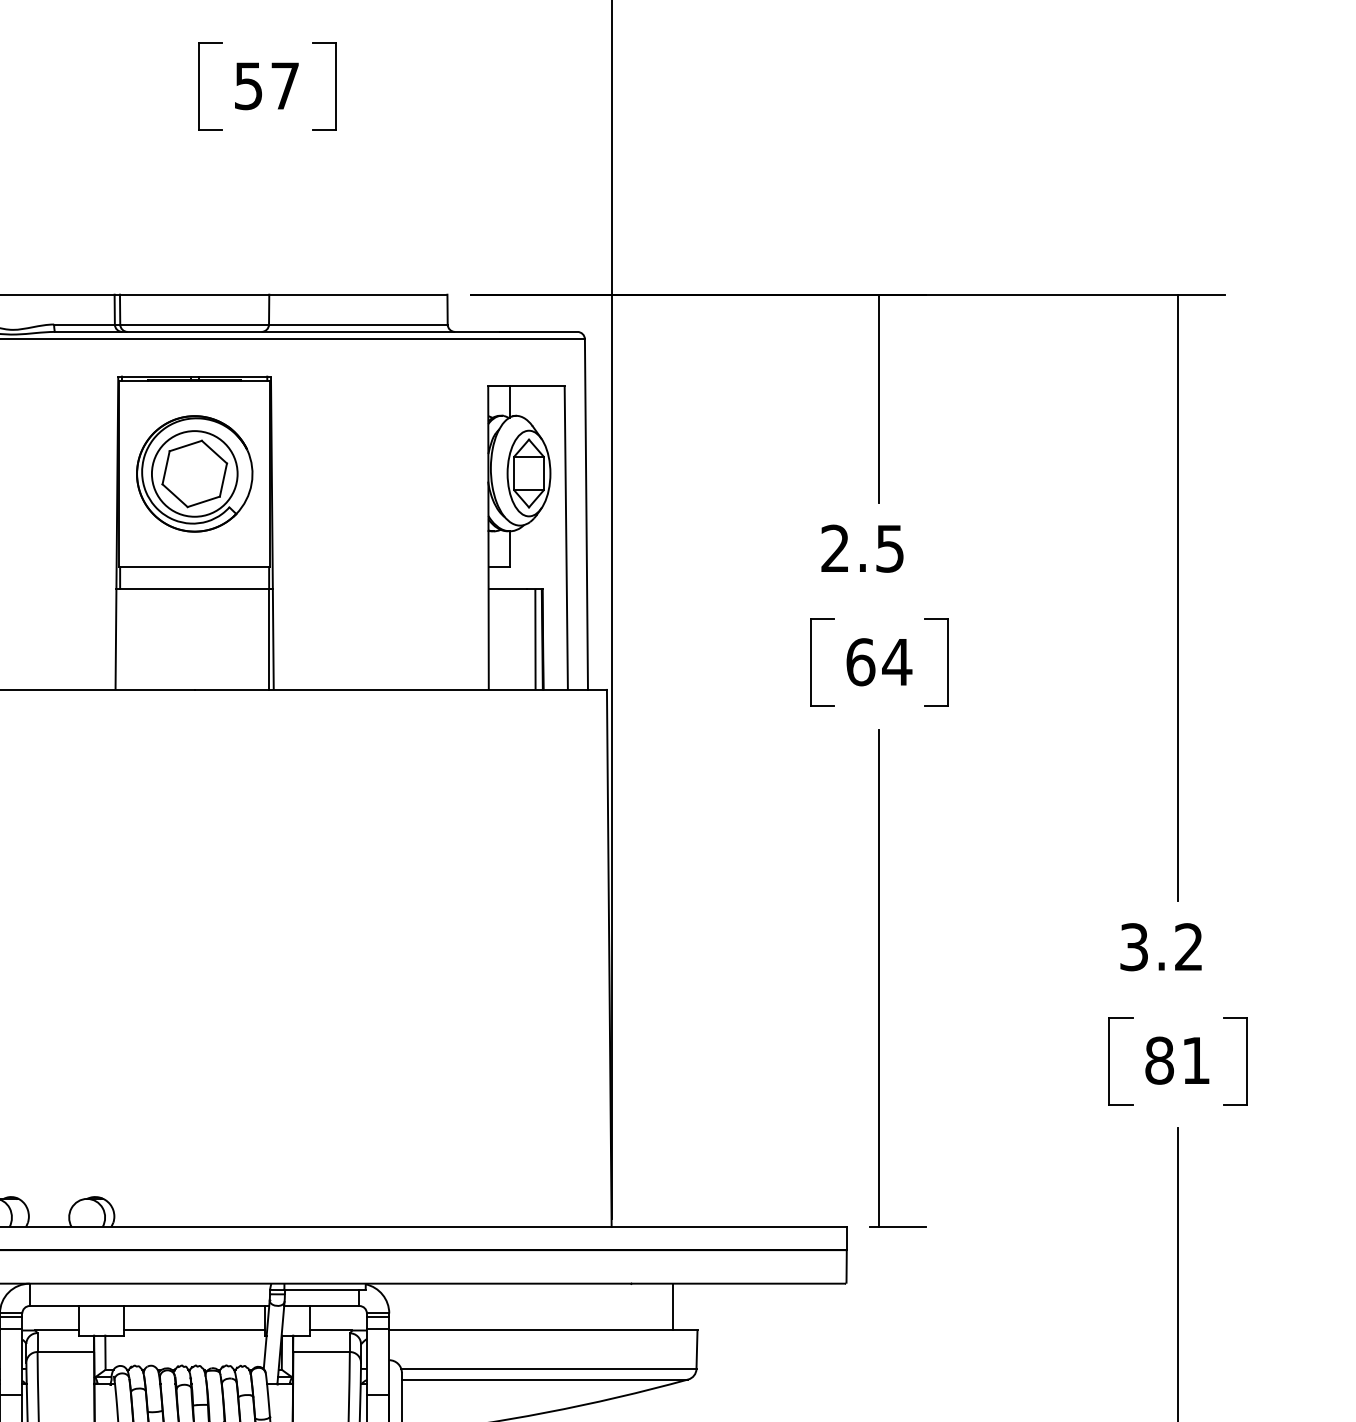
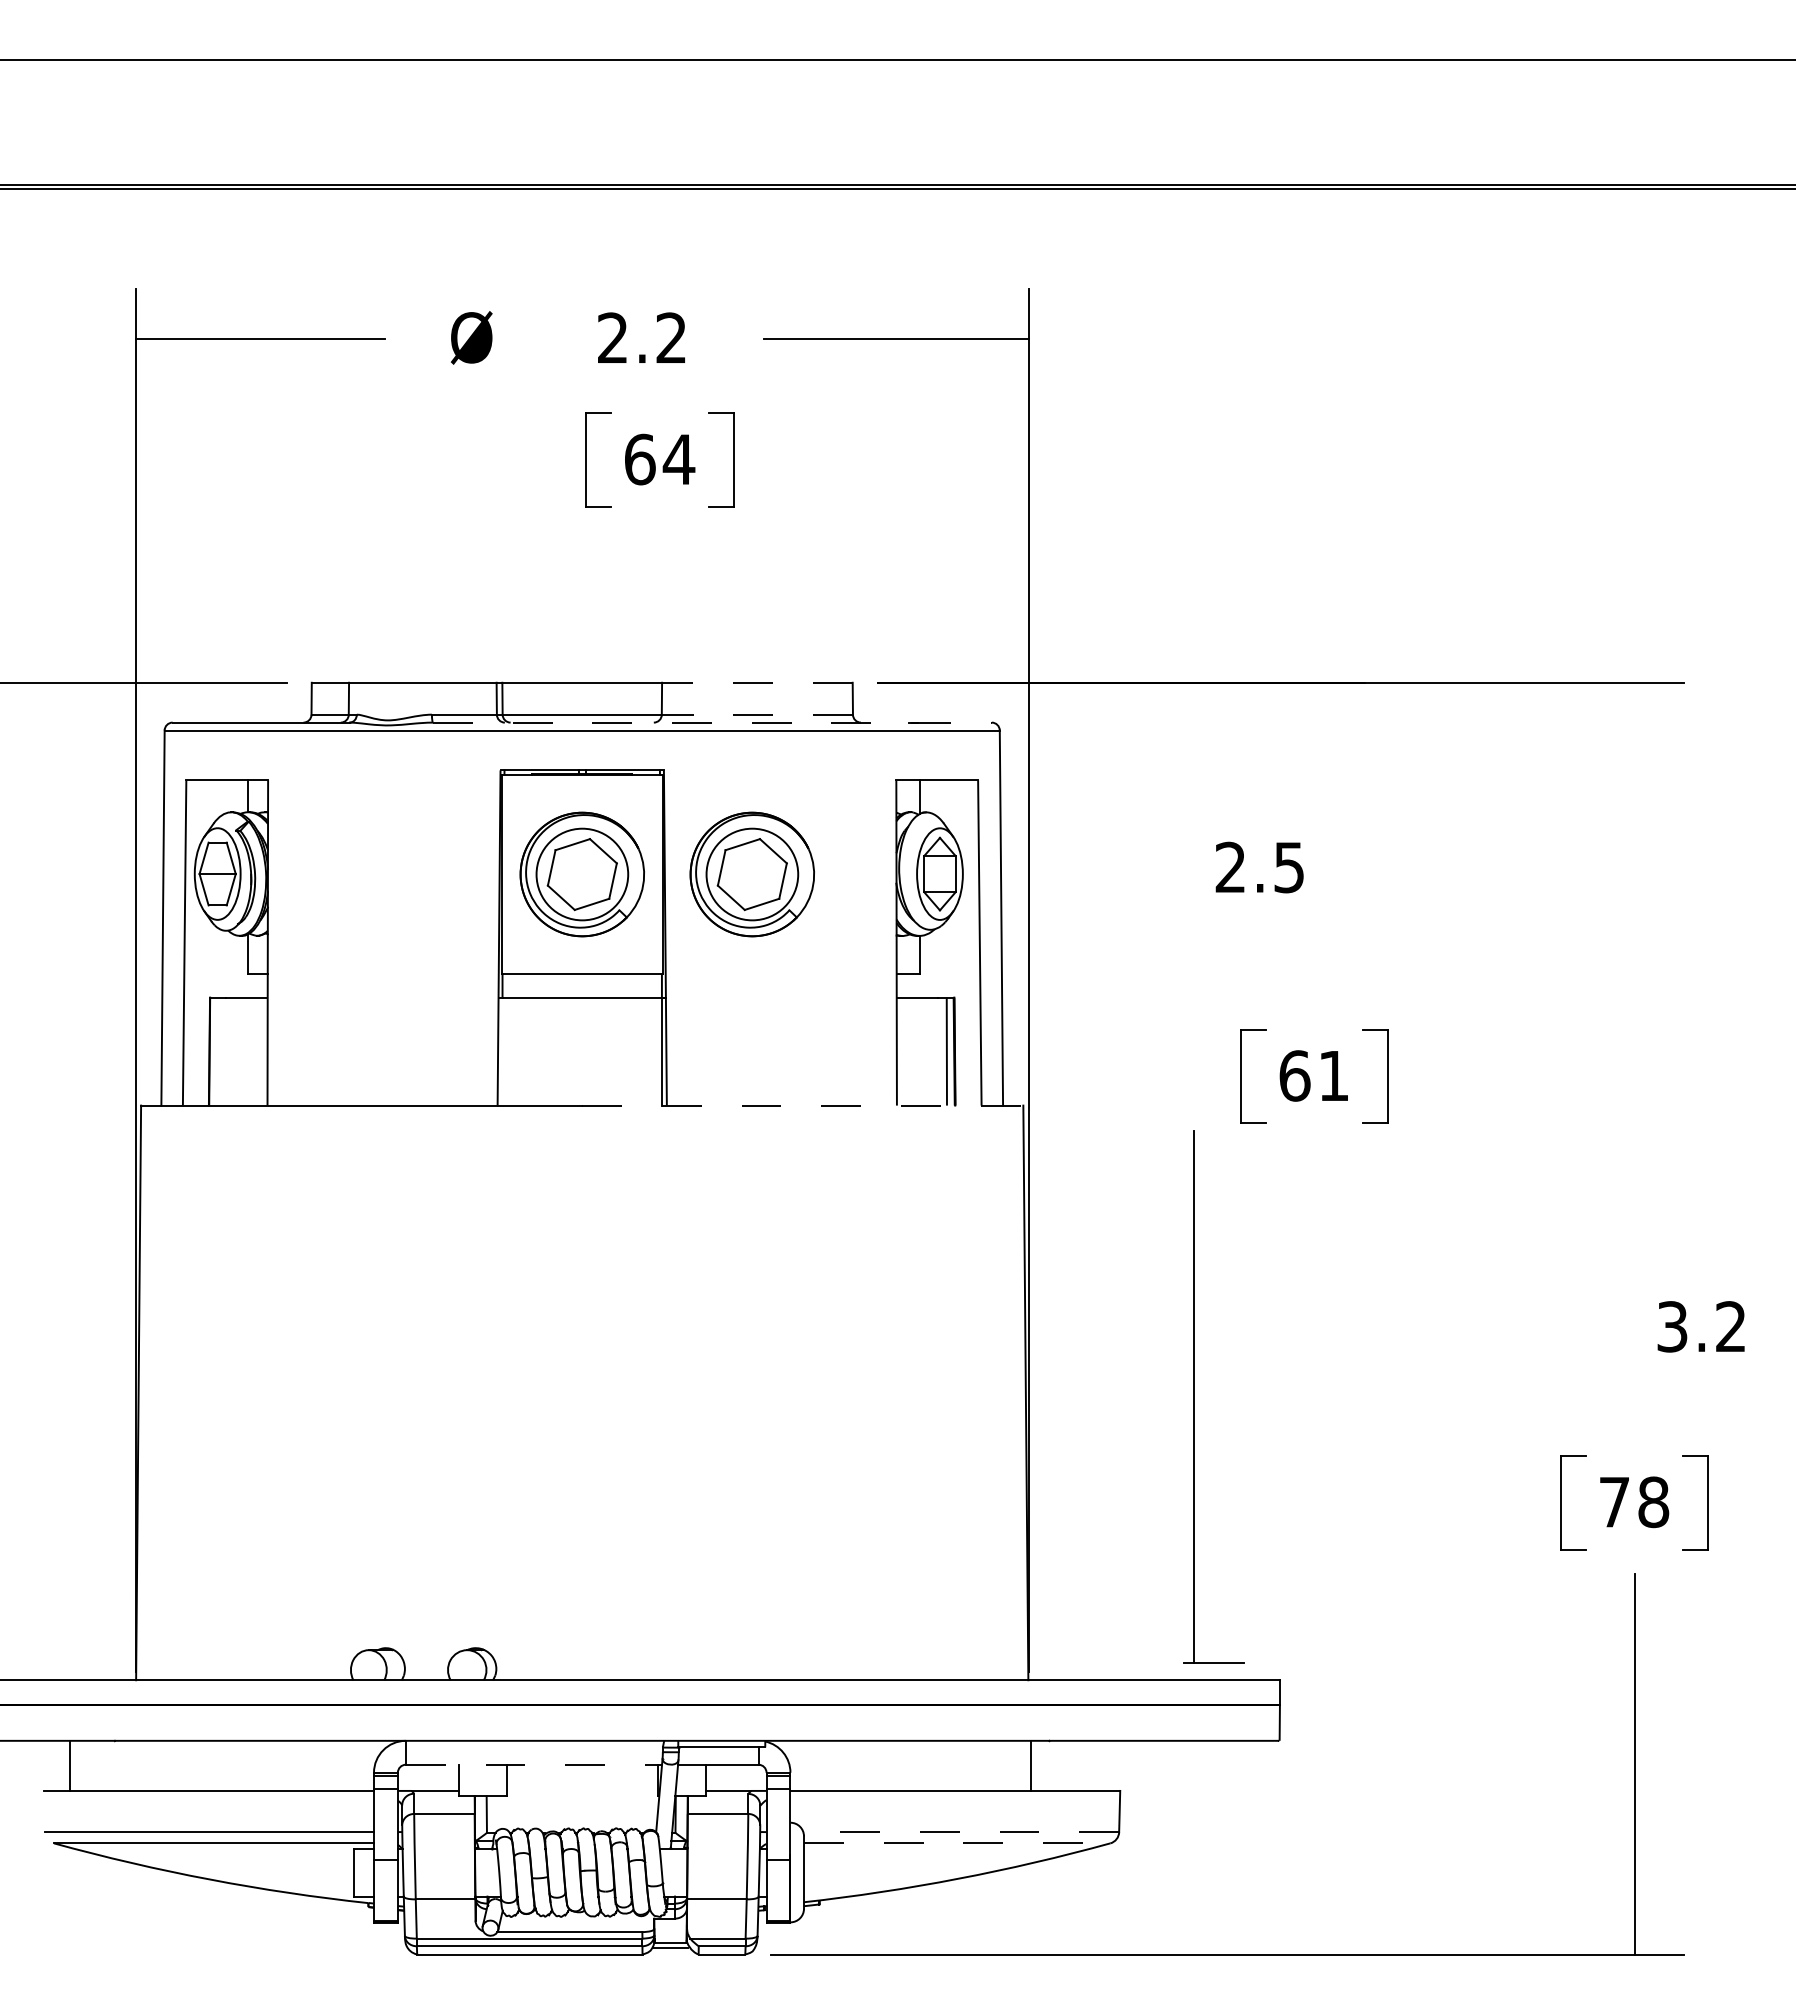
text: (267, 86) -> (660, 459), 57 -> 64
line: (357, 294) -> (756, 682), solid -> dashed
line: (358, 324) -> (757, 714), solid -> dashed
line: (316, 331) -> (712, 722), solid -> dashed
line: (879, 398) -> (1314, 793), removed
part: (352, 473) -> (751, 874), added
text: (862, 548) -> (1259, 867), moved
line: (1178, 597) -> (1634, 1006), removed
text: (896, 661) -> (1333, 1075), 64 -> 61
line: (400, 689) -> (802, 1105), solid -> dashed
text: (1160, 946) -> (1700, 1326), moved
part: (880, 977) -> (1194, 1396), moved
text: (1178, 1060) -> (1634, 1502), 81 -> 78
line: (150, 1305) -> (534, 1764), solid -> dashed
line: (673, 1306) -> (1031, 1765), moved
line: (193, 1330) -> (581, 1790), removed
line: (549, 1369) -> (961, 1832), solid -> dashed
line: (545, 1379) -> (957, 1843), solid -> dashed

